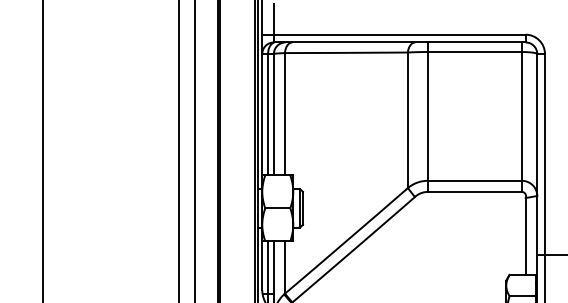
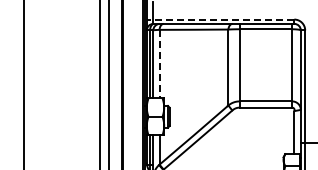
line: (393, 34) -> (220, 19), solid -> dashed
line: (284, 114) -> (159, 64), solid -> dashed

